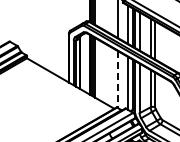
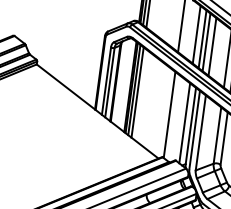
line: (117, 80) -> (169, 116), dashed -> solid

